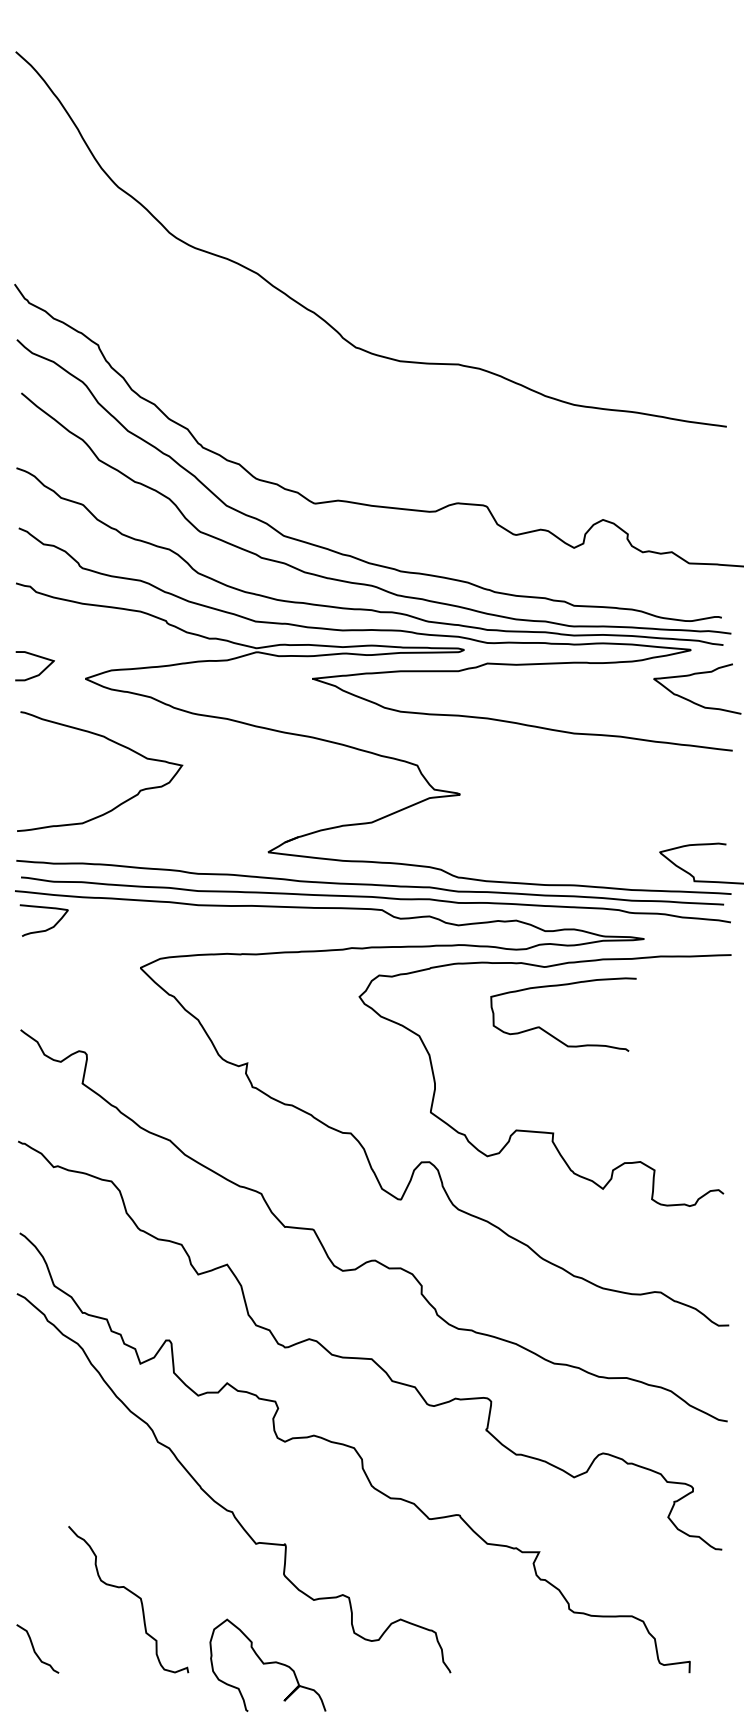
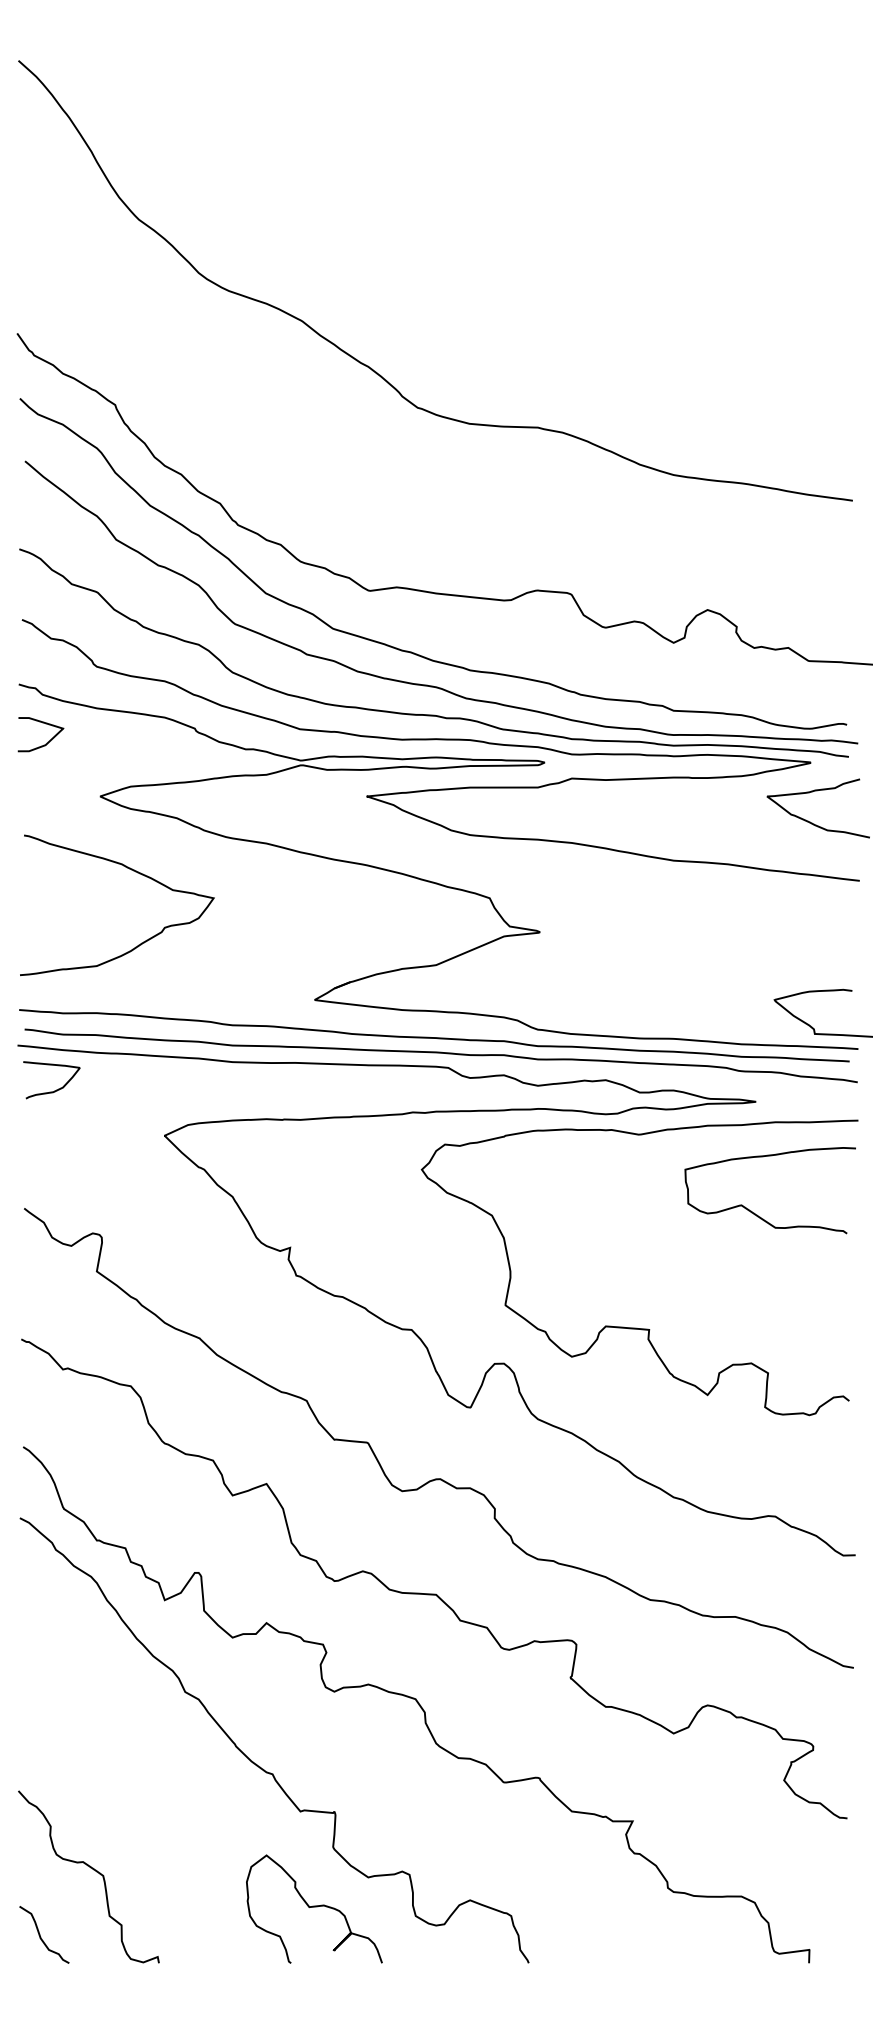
curve: (38, 673) -> (45, 743), moved
curve: (550, 1033) -> (754, 1212), moved
curve: (132, 1594) -> (93, 1870), moved
curve: (268, 1663) -> (314, 1907), moved

